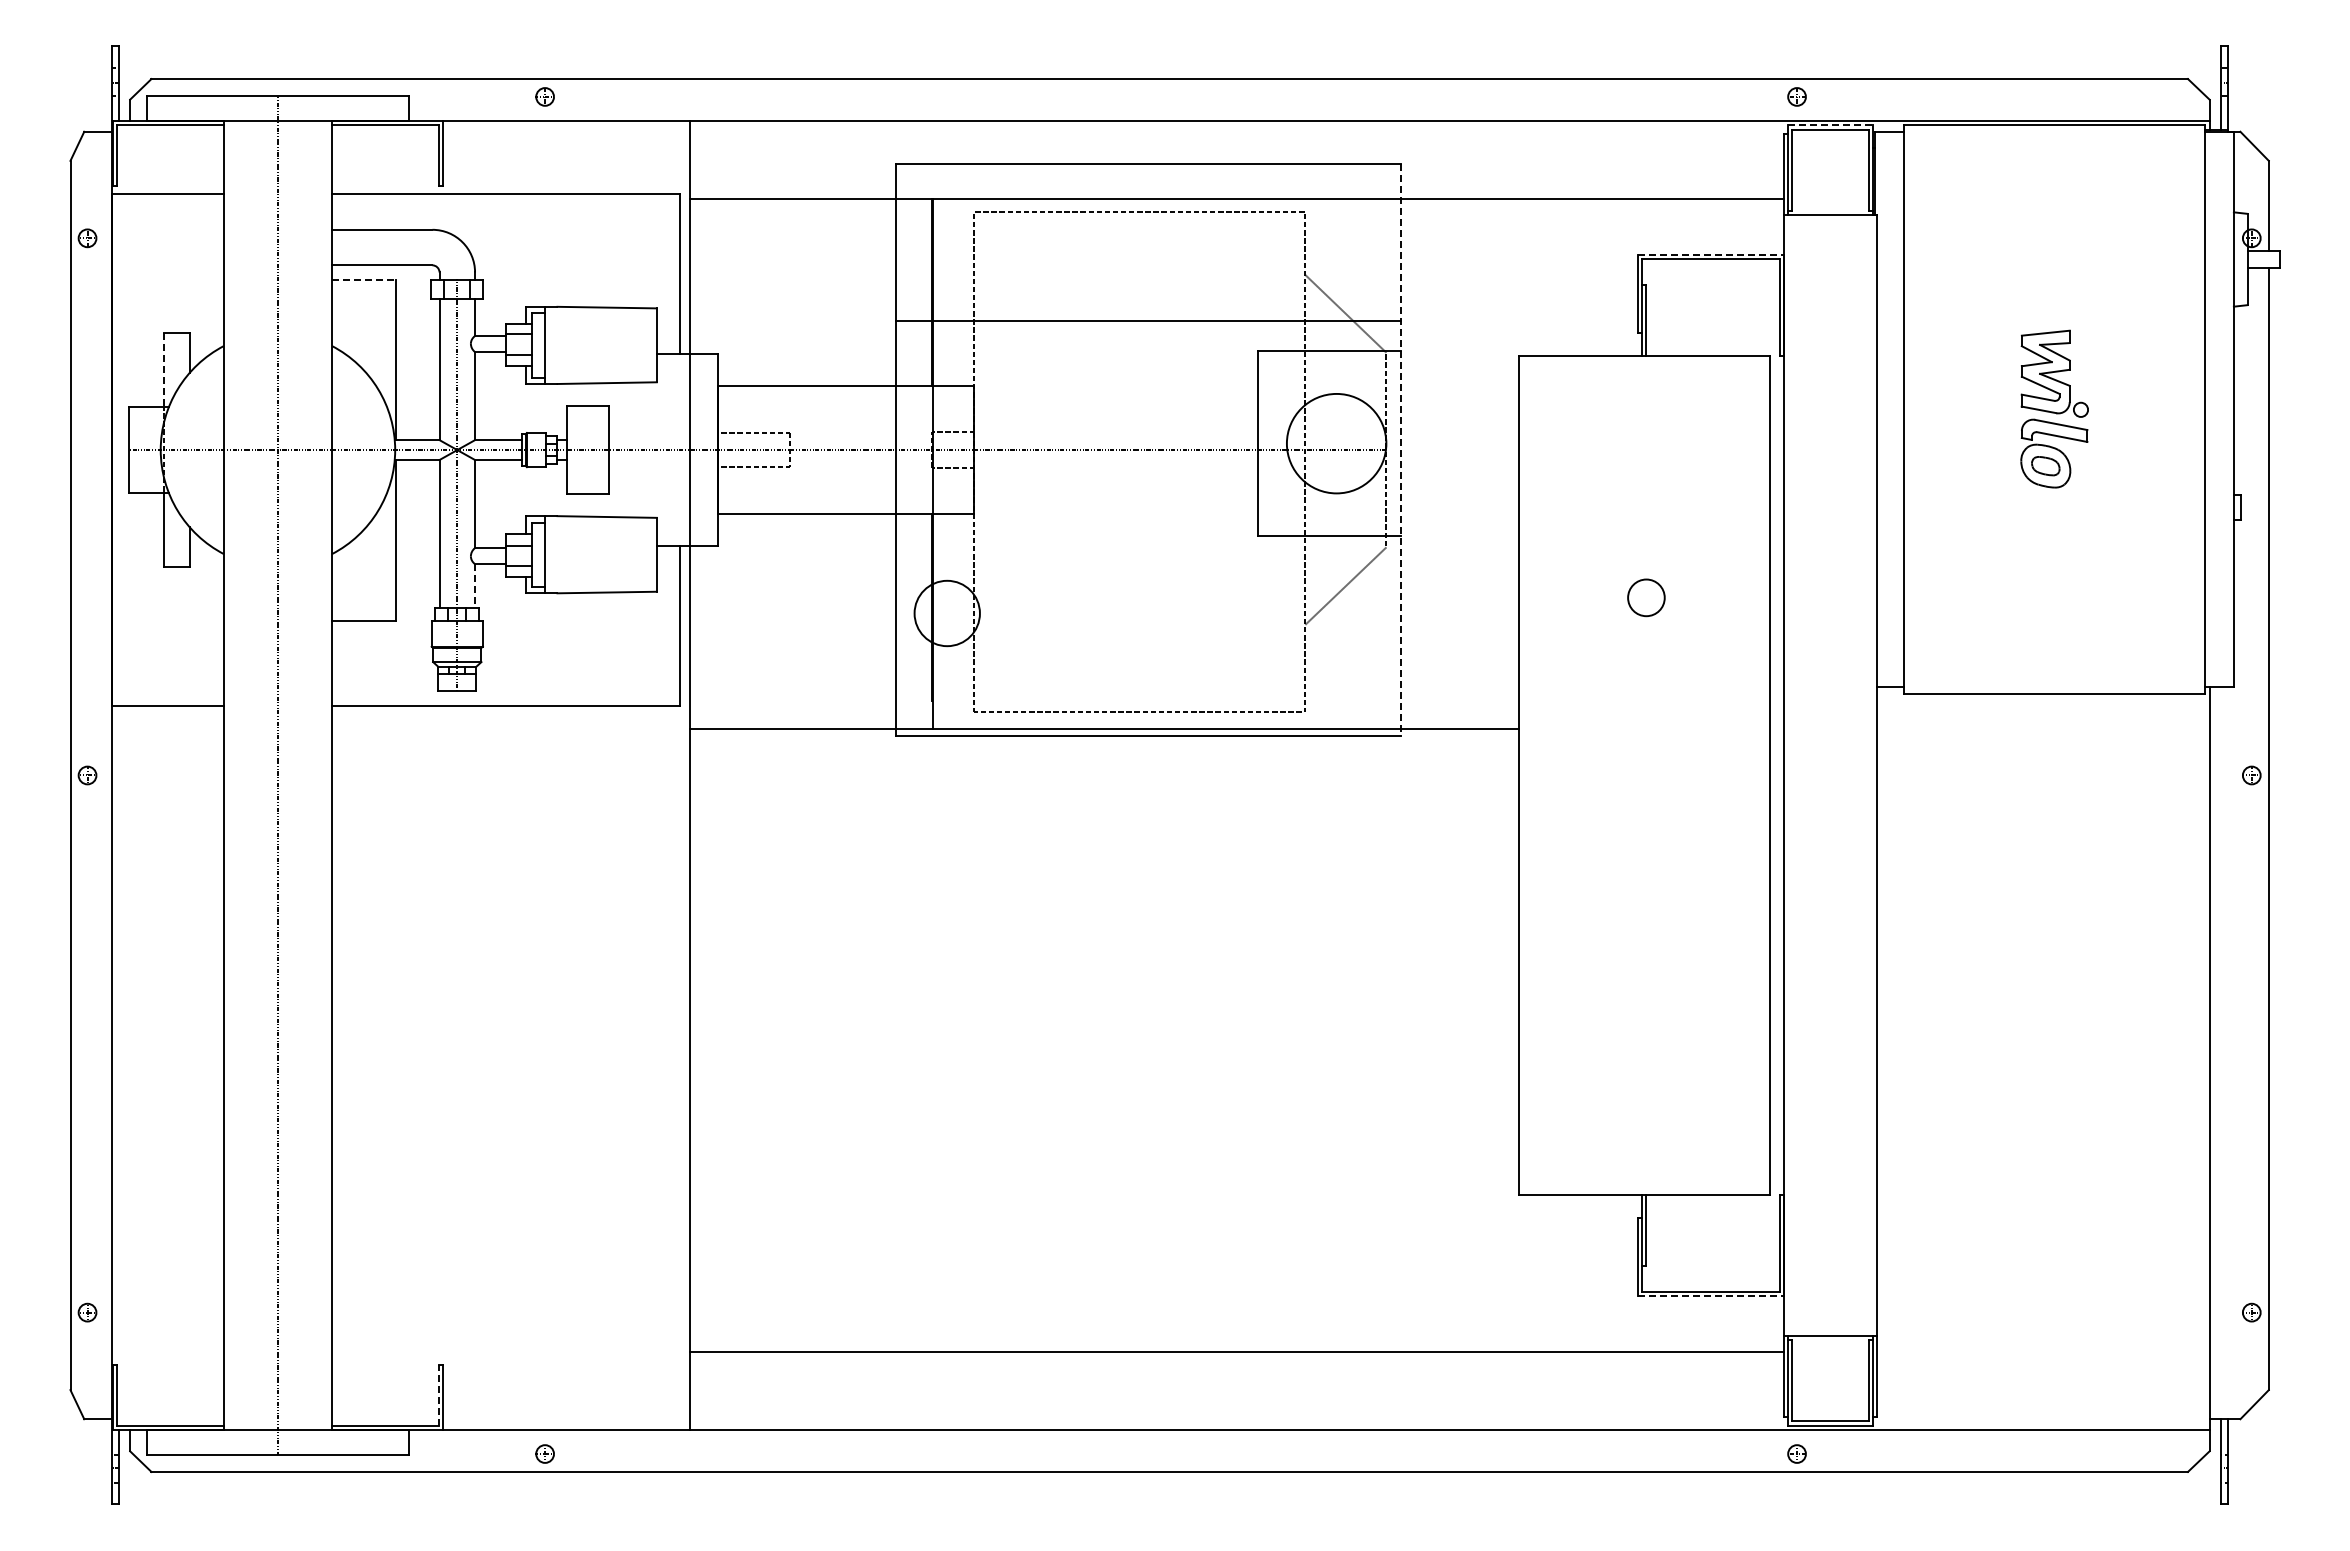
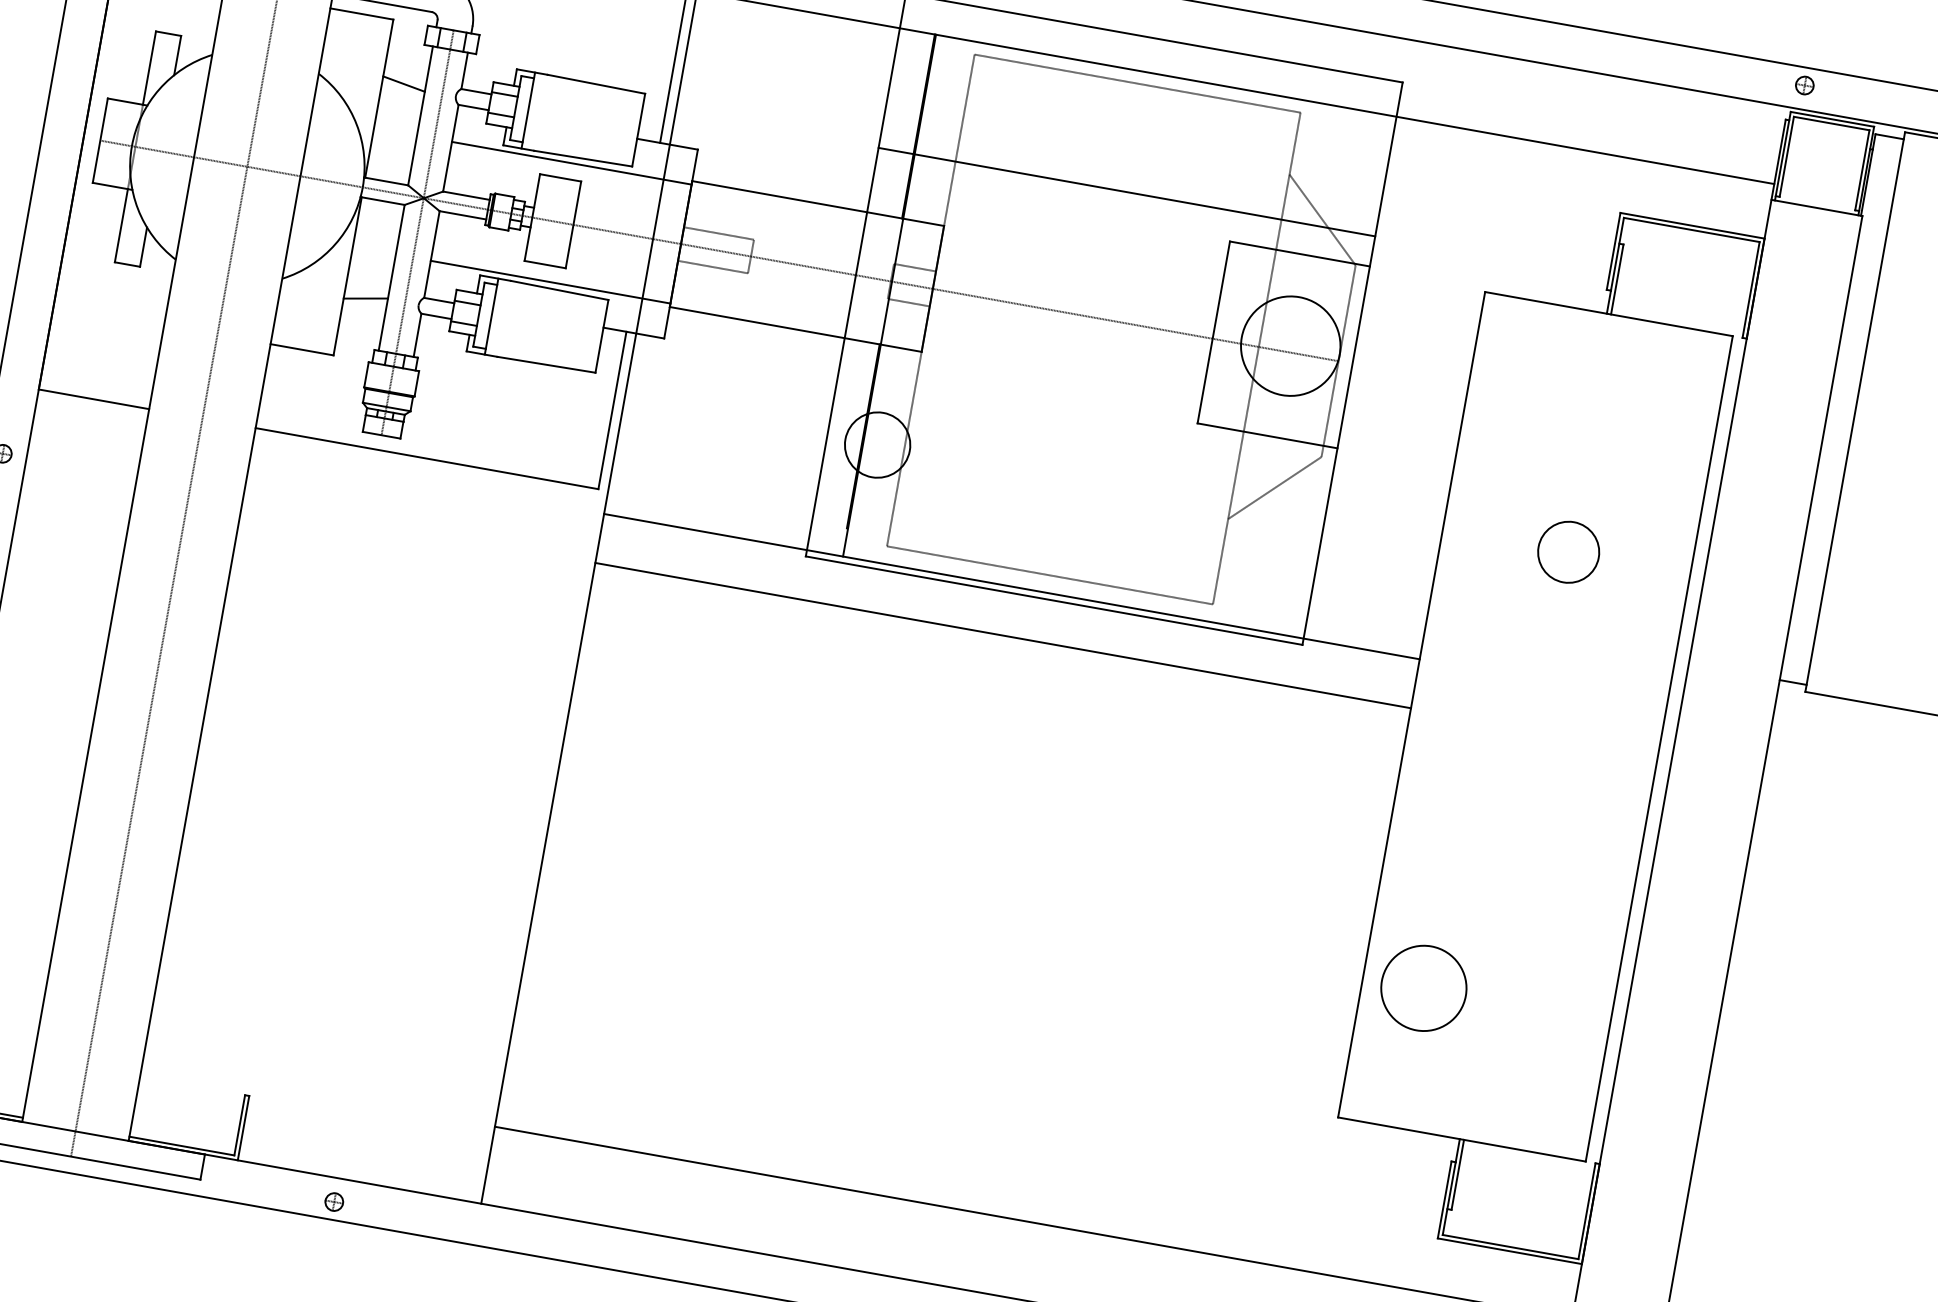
line: (1830, 125) -> (1832, 119), dashed -> solid
line: (1711, 254) -> (1692, 225), dashed -> solid
line: (363, 279) -> (361, 13), dashed -> solid
line: (417, 341) -> (403, 84), added
line: (164, 370) -> (149, 68), dashed -> solid
line: (596, 389) -> (571, 163), added
line: (1400, 450) -> (1352, 364), dashed -> solid
line: (596, 510) -> (550, 282), added
line: (417, 558) -> (365, 298), added
line: (475, 586) -> (417, 335), dashed -> solid
circle: (1645, 597) -> (1567, 551), size x1.67
line: (1104, 779) -> (1003, 636), added
circle: (1579, 1052) -> (1423, 988), added
line: (1711, 1296) -> (1510, 1251), dashed -> solid
line: (438, 1395) -> (239, 1125), dashed -> solid

